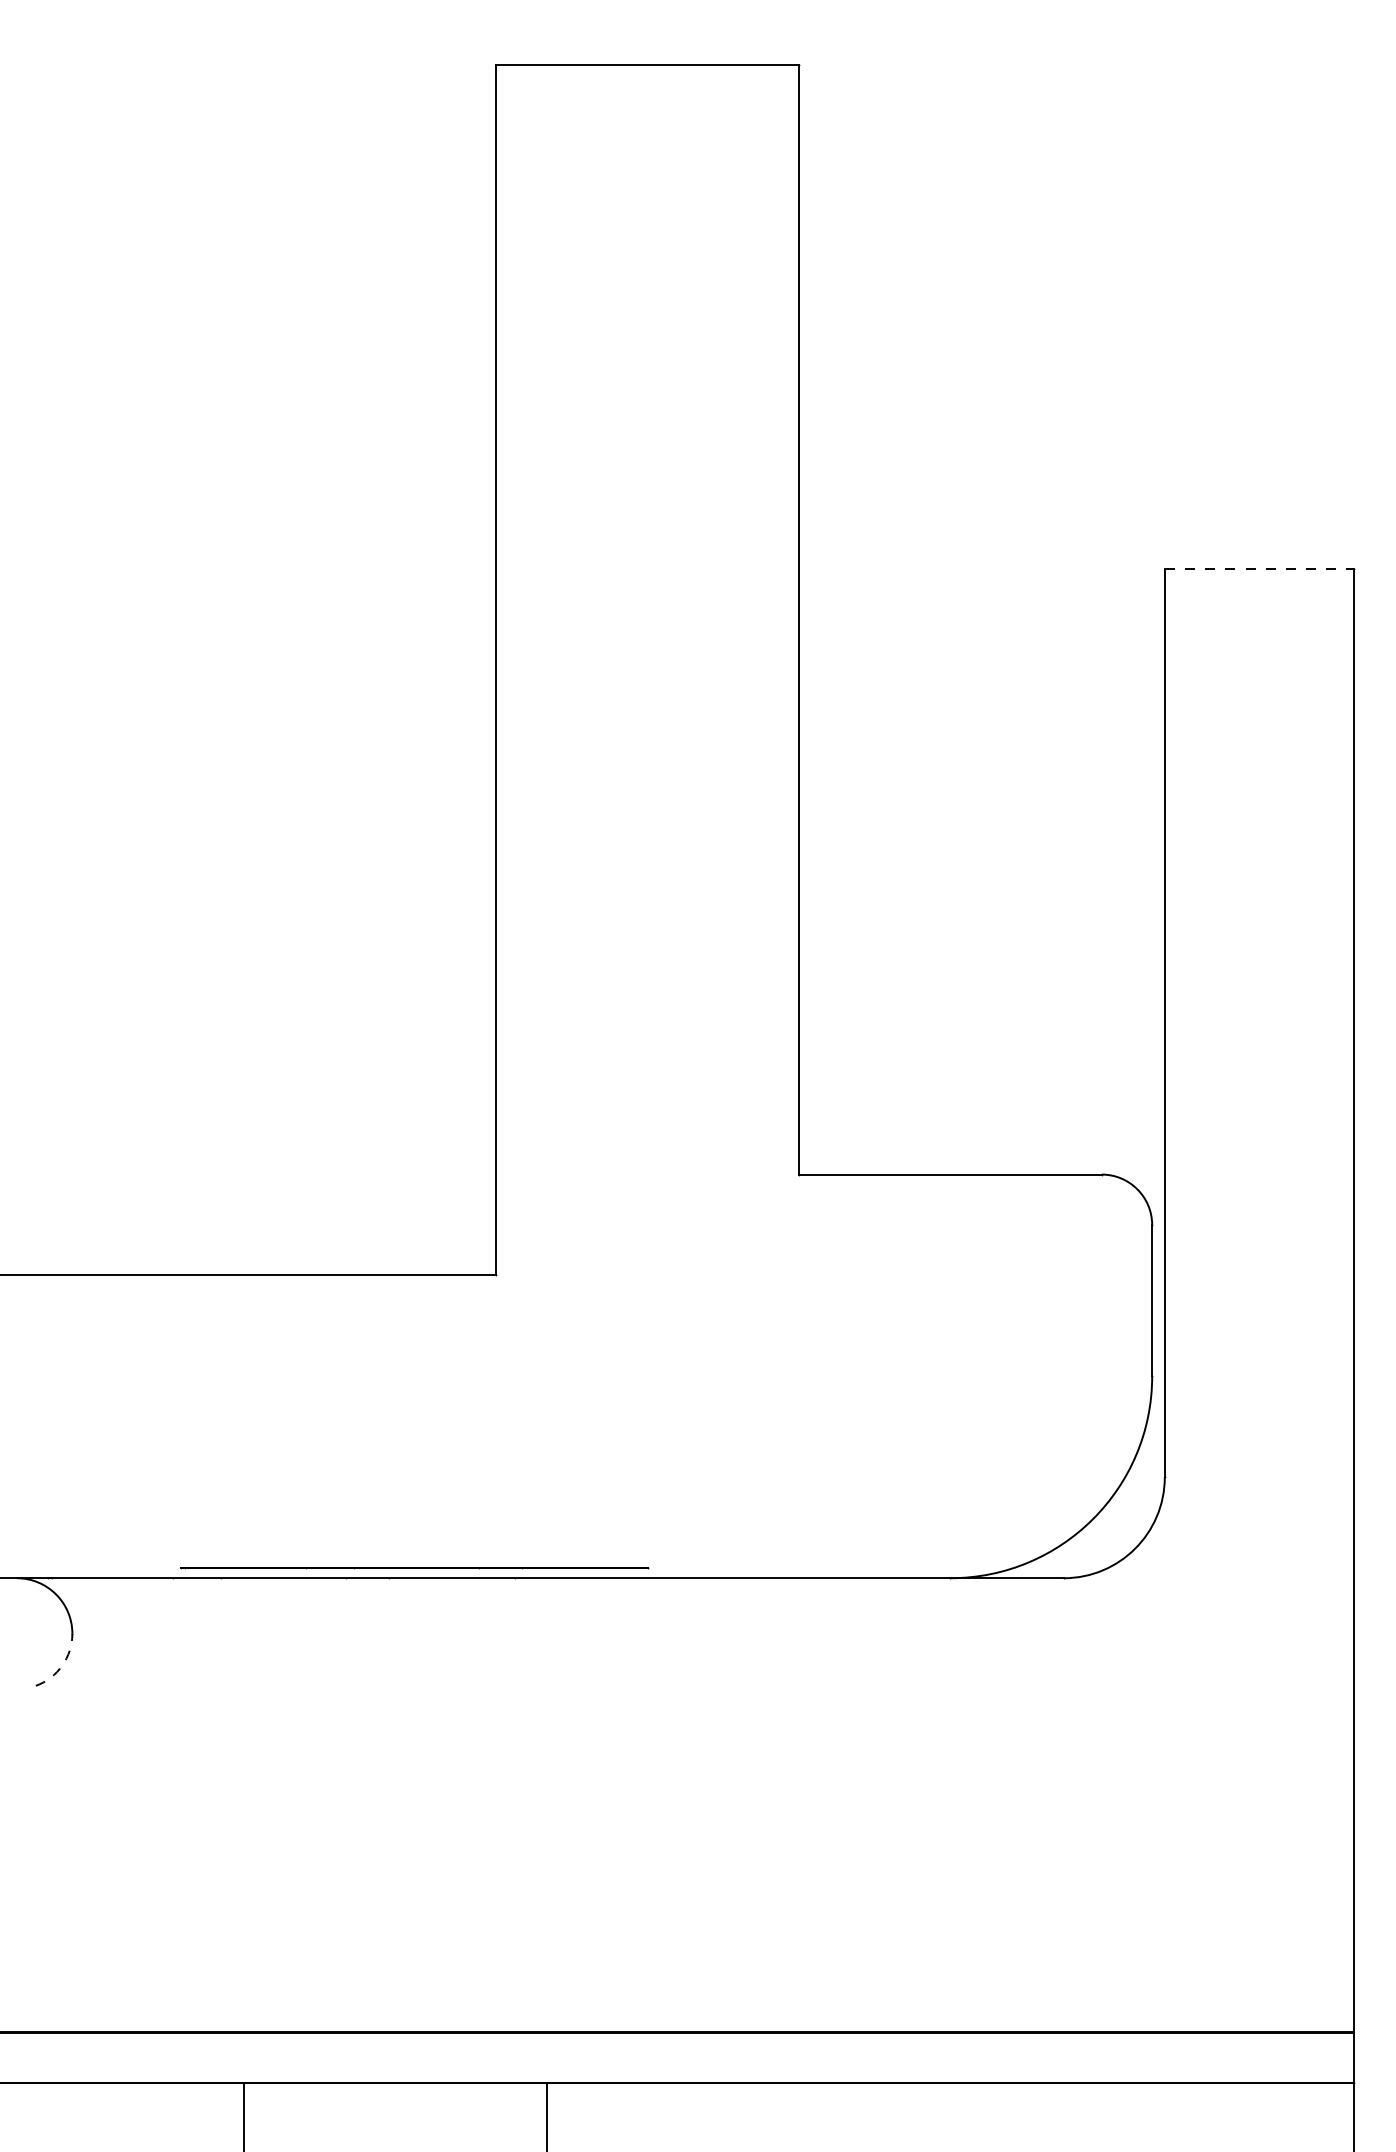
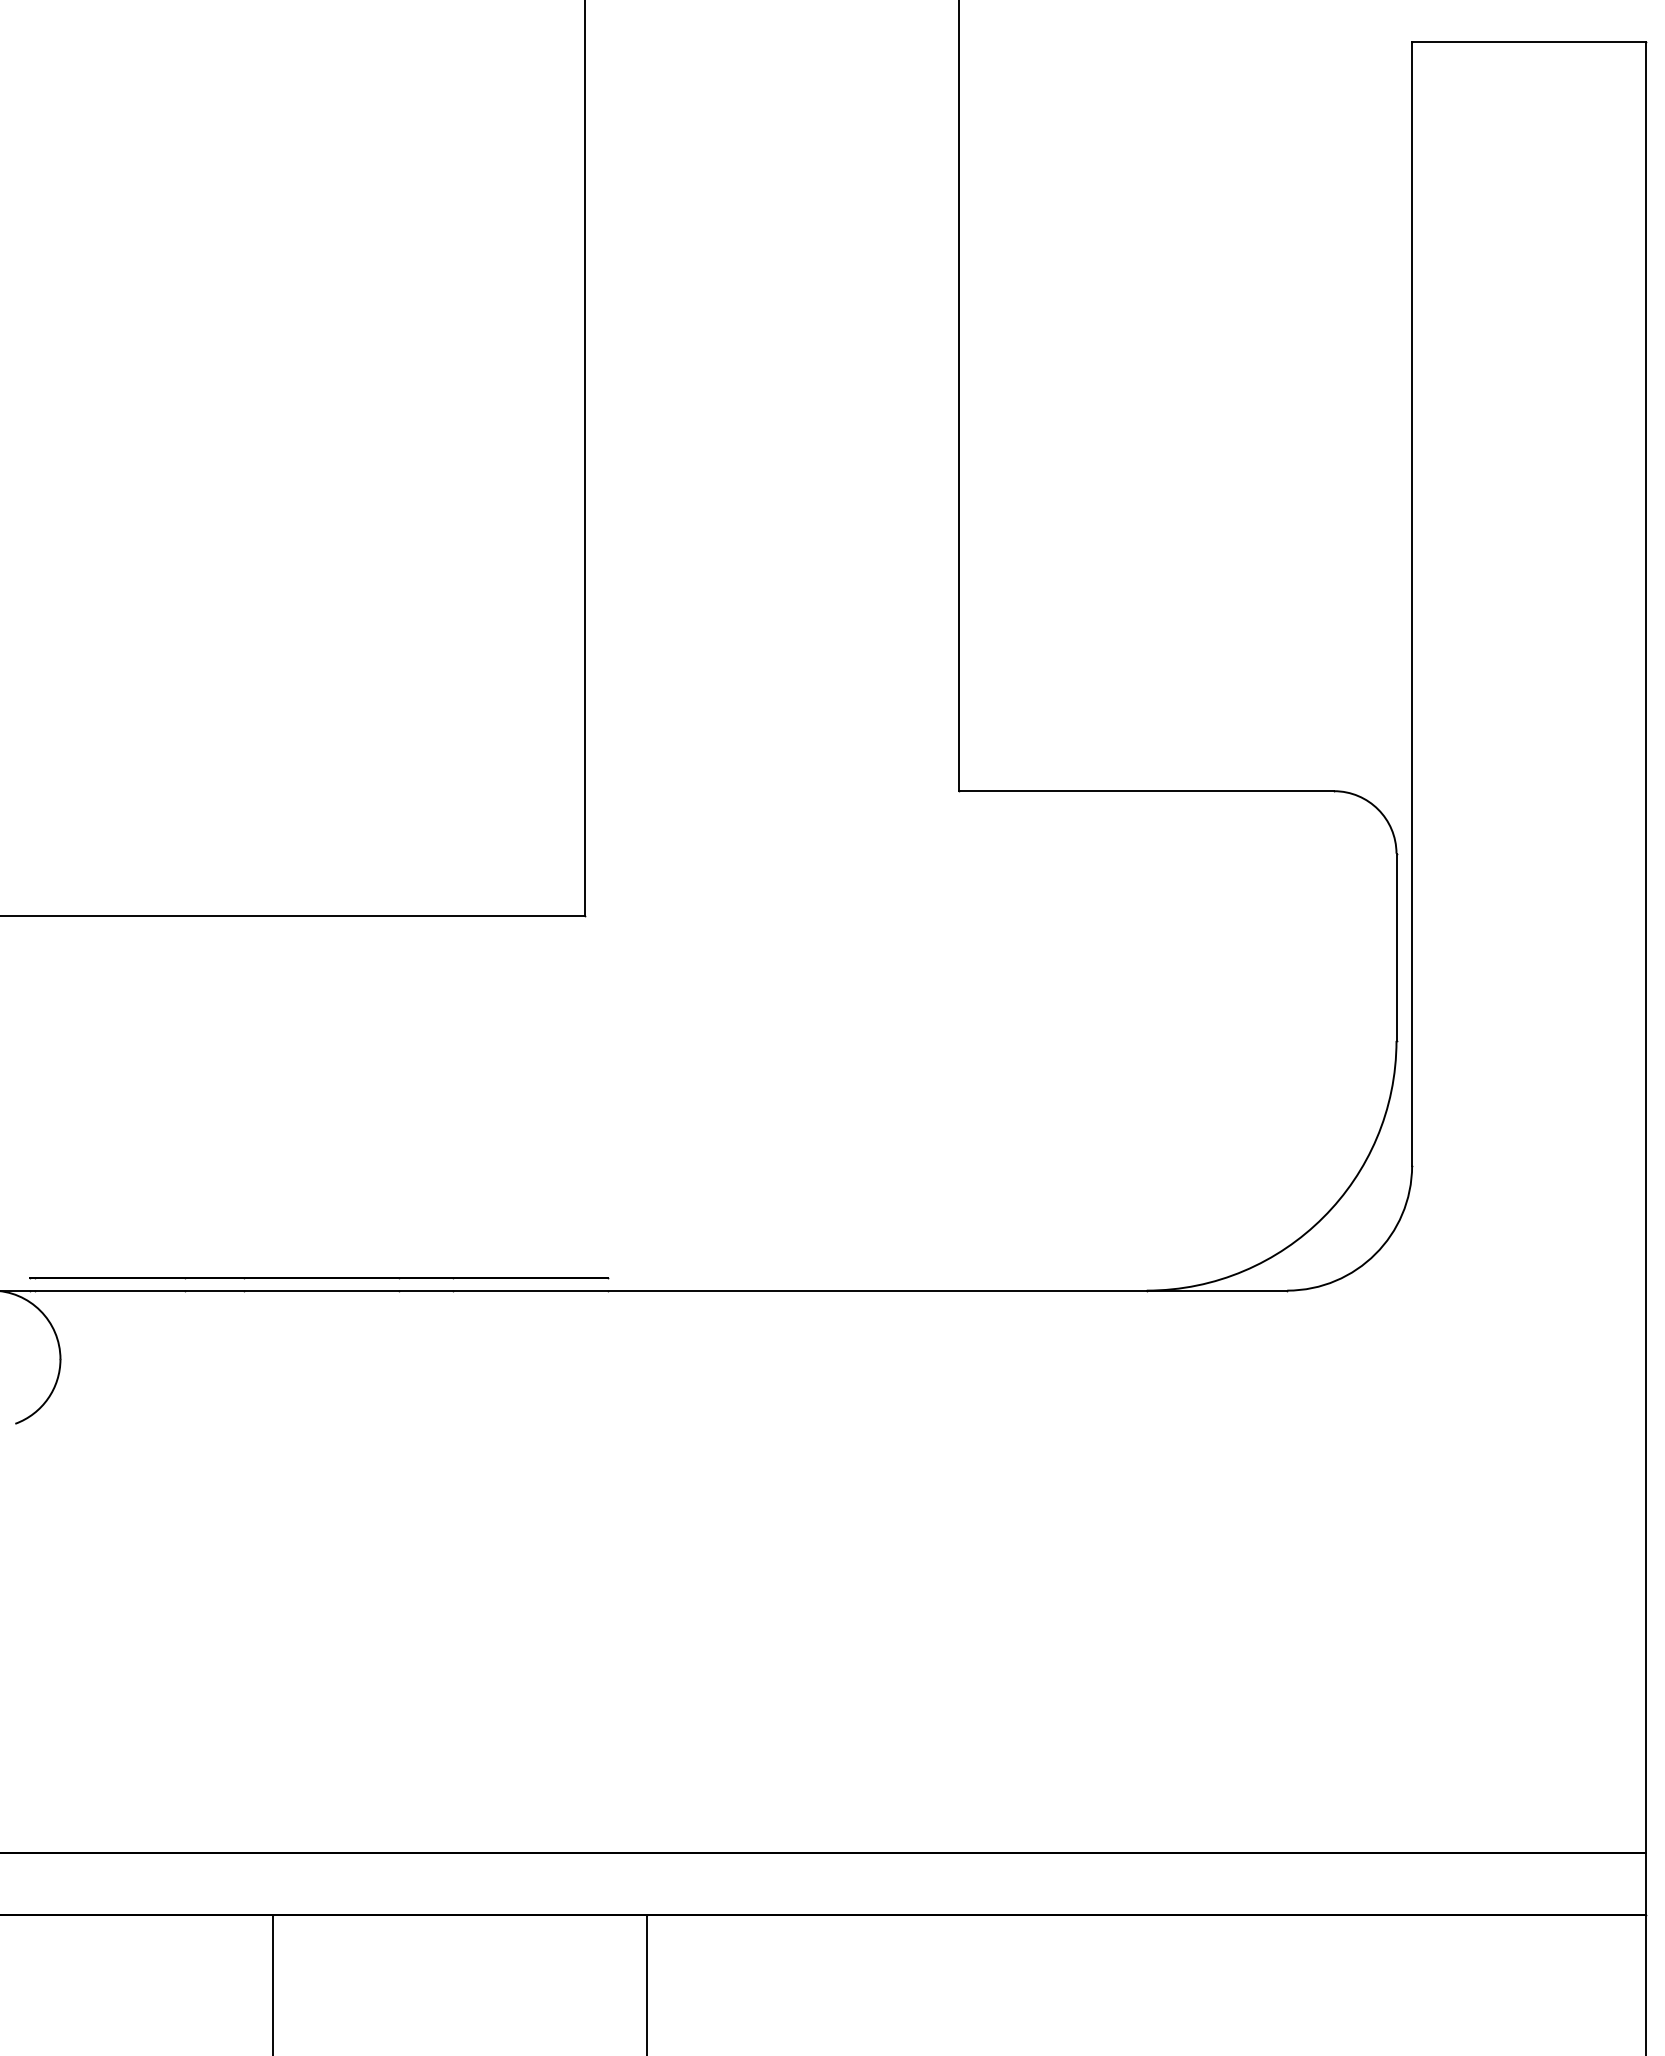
line: (1259, 569) -> (1529, 42), dashed -> solid
line: (414, 1568) -> (319, 1278), moved
arc: (62, 1665) -> (48, 1398), dashed -> solid

